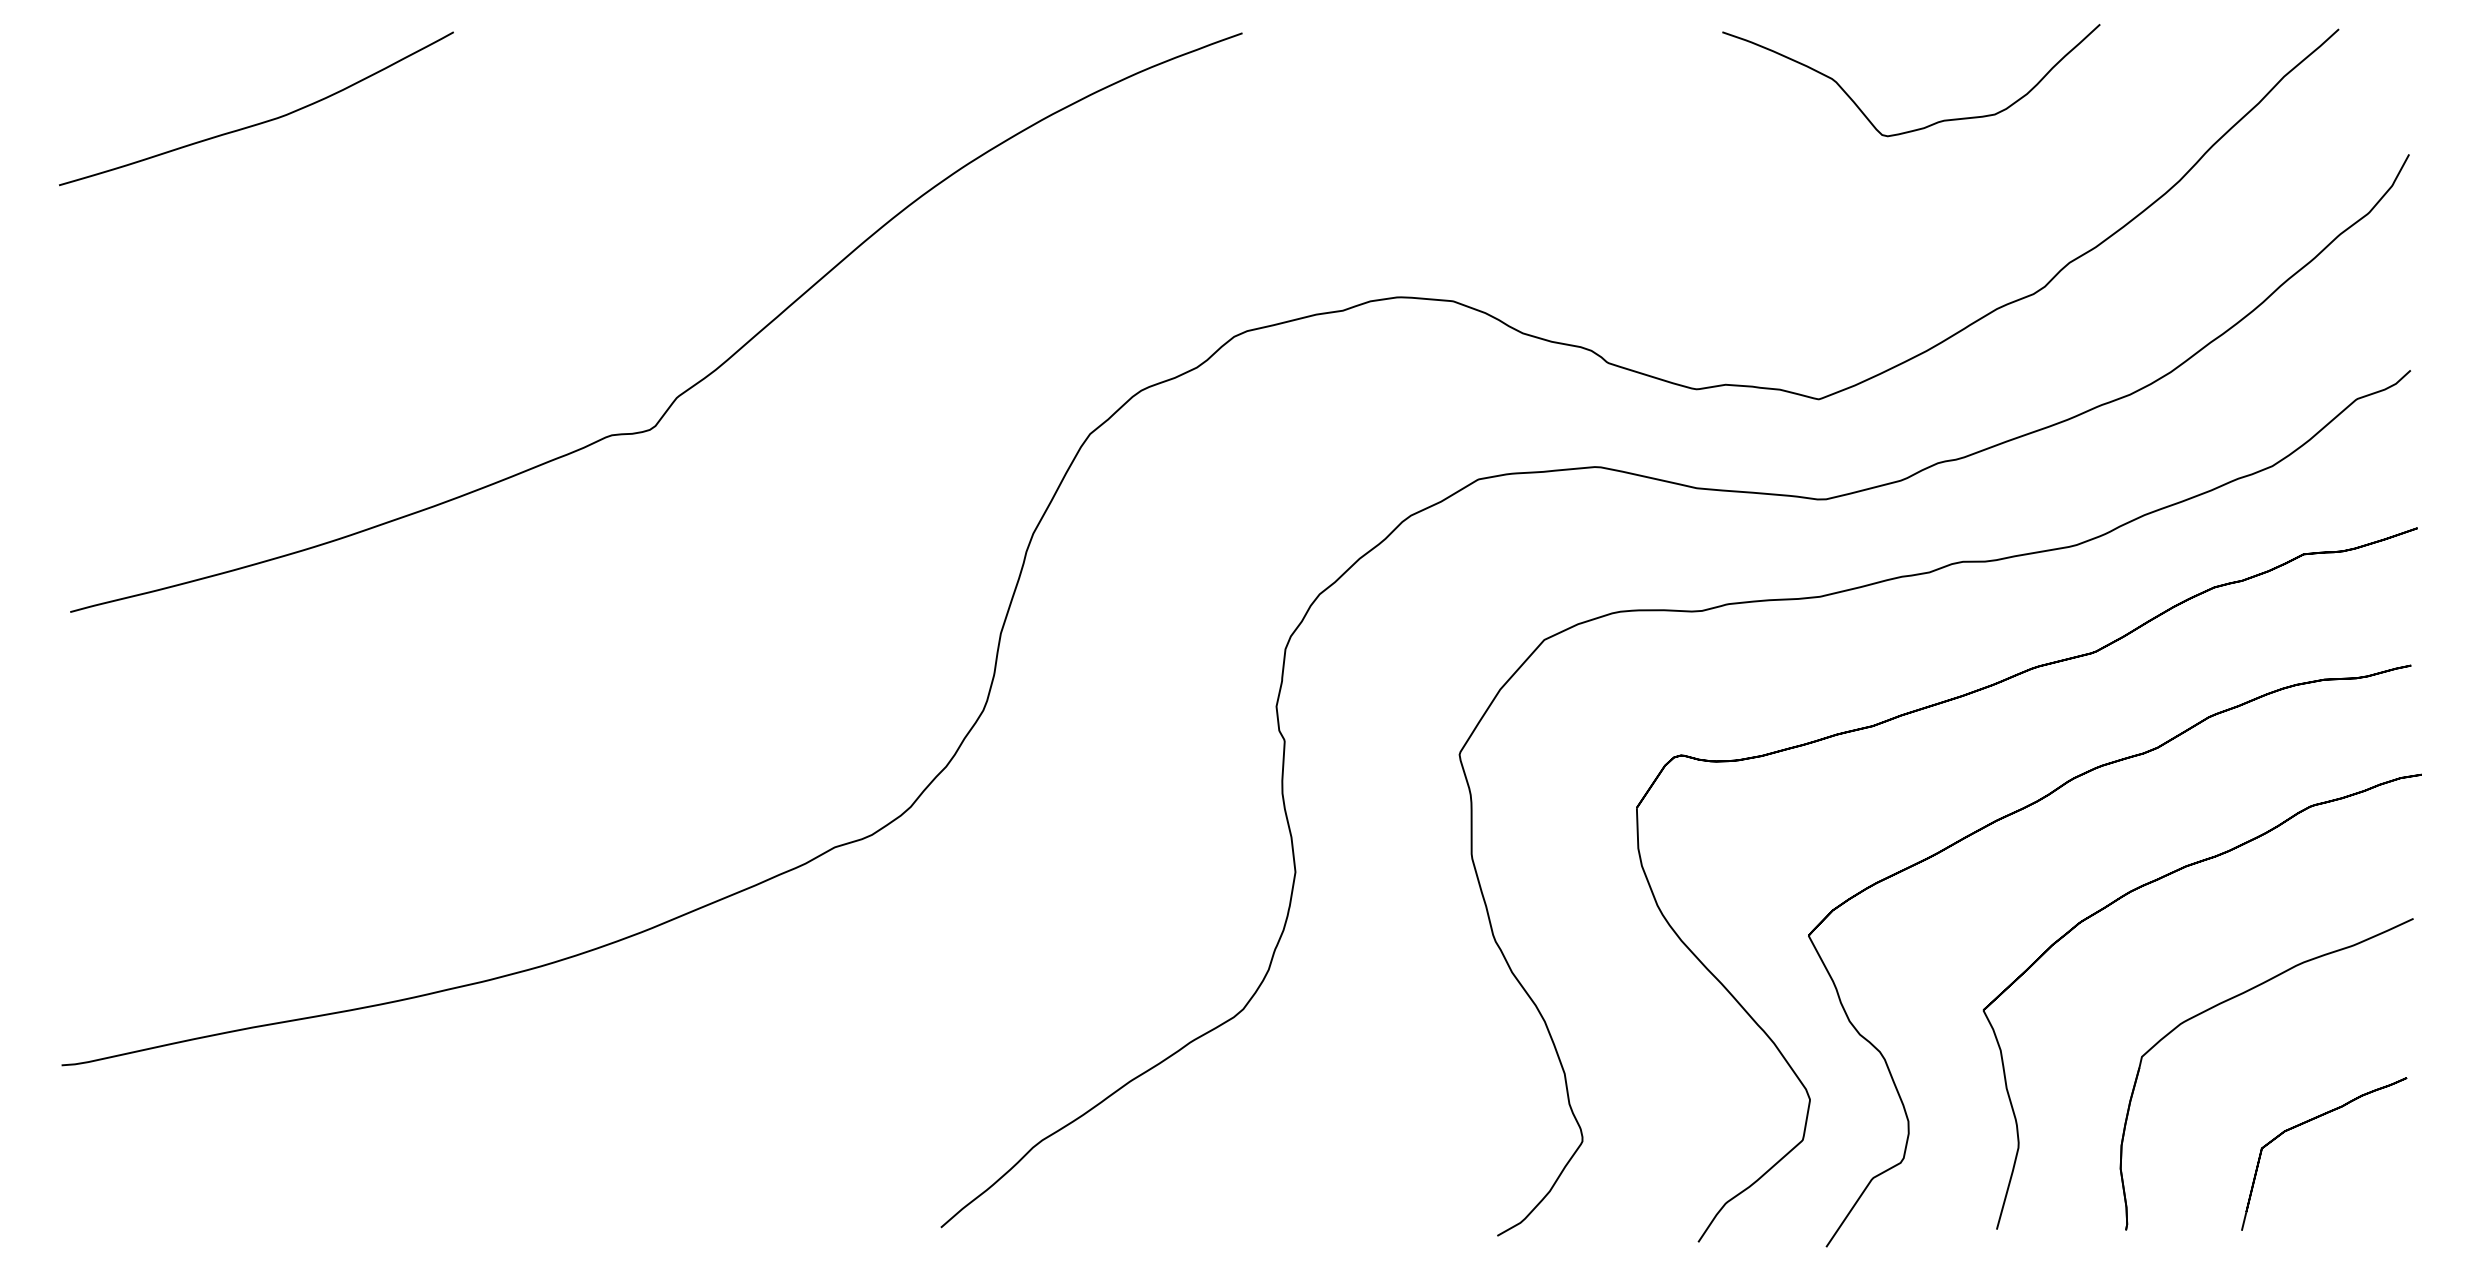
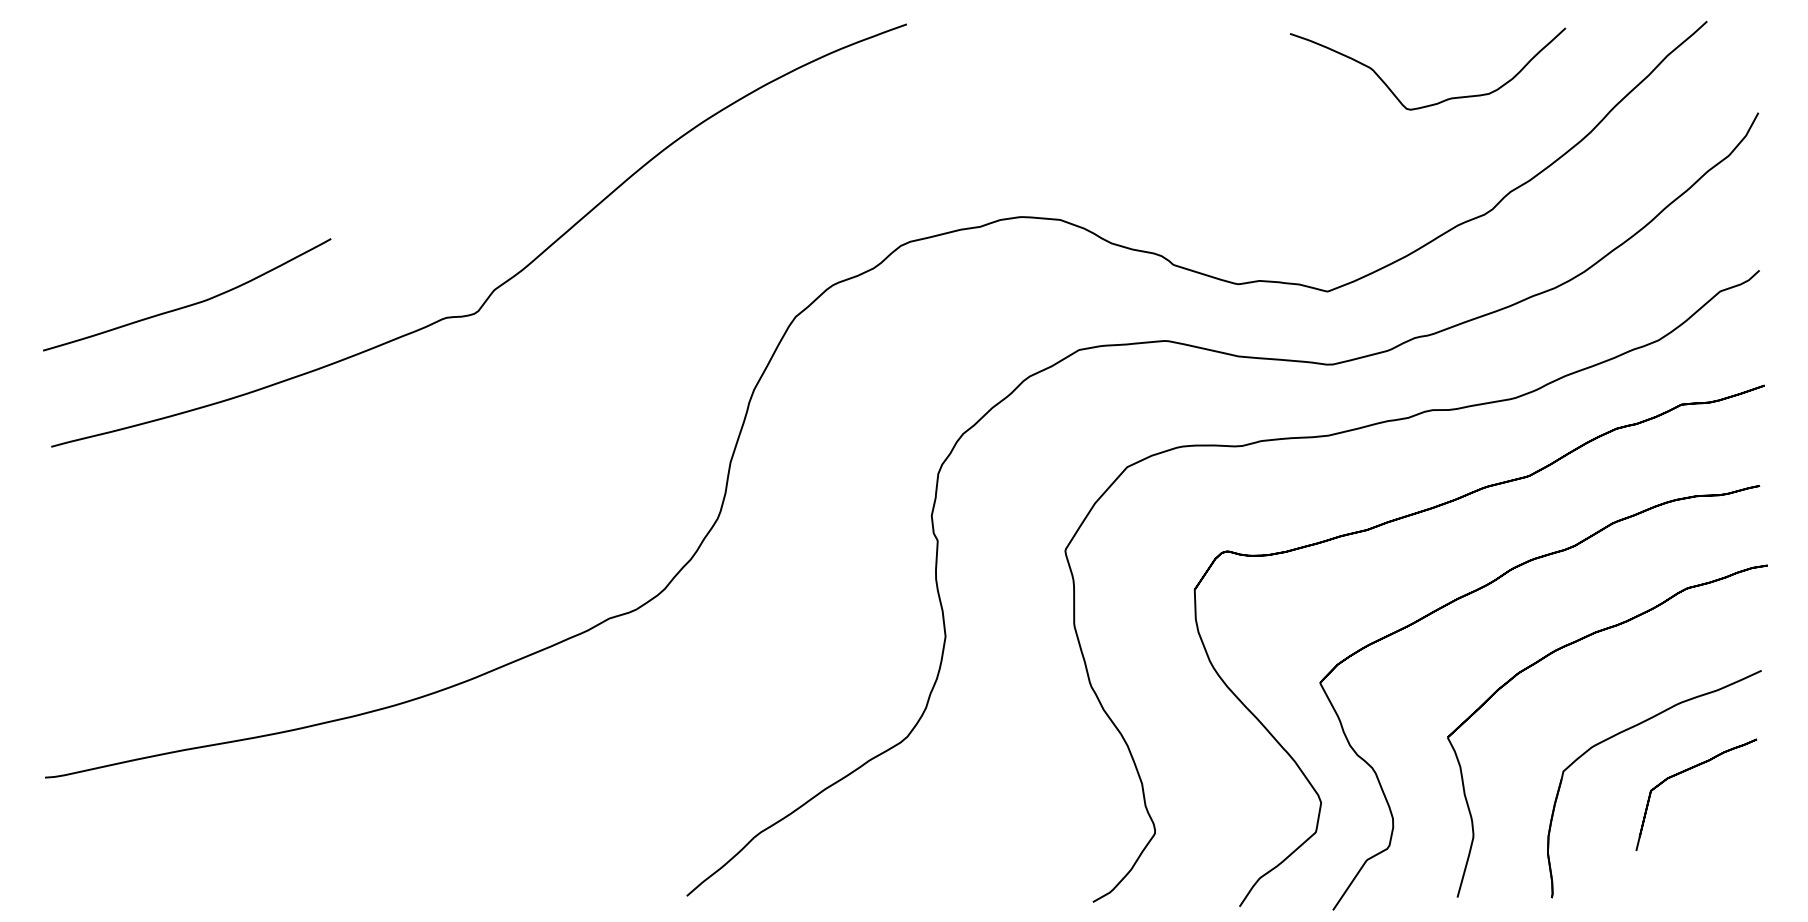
curve: (259, 122) -> (189, 304), moved
curve: (1927, 125) -> (1439, 101), moved
part: (2308, 1122) -> (1684, 771), moved

